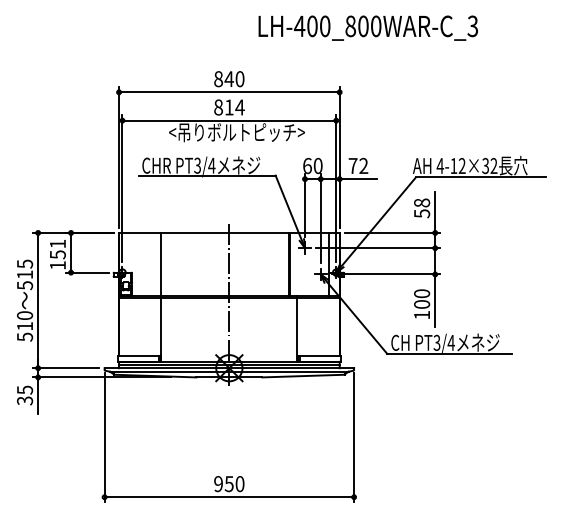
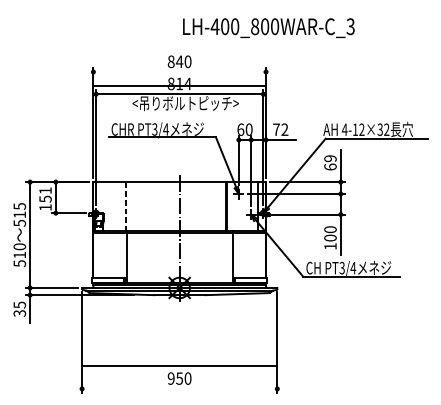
text: (367, 27) -> (268, 27), moved
line: (229, 92) -> (179, 86), moved
text: (422, 208) -> (330, 162), 58 -> 69
line: (160, 263) -> (125, 206), solid -> dashed
line: (229, 497) -> (179, 366), moved

